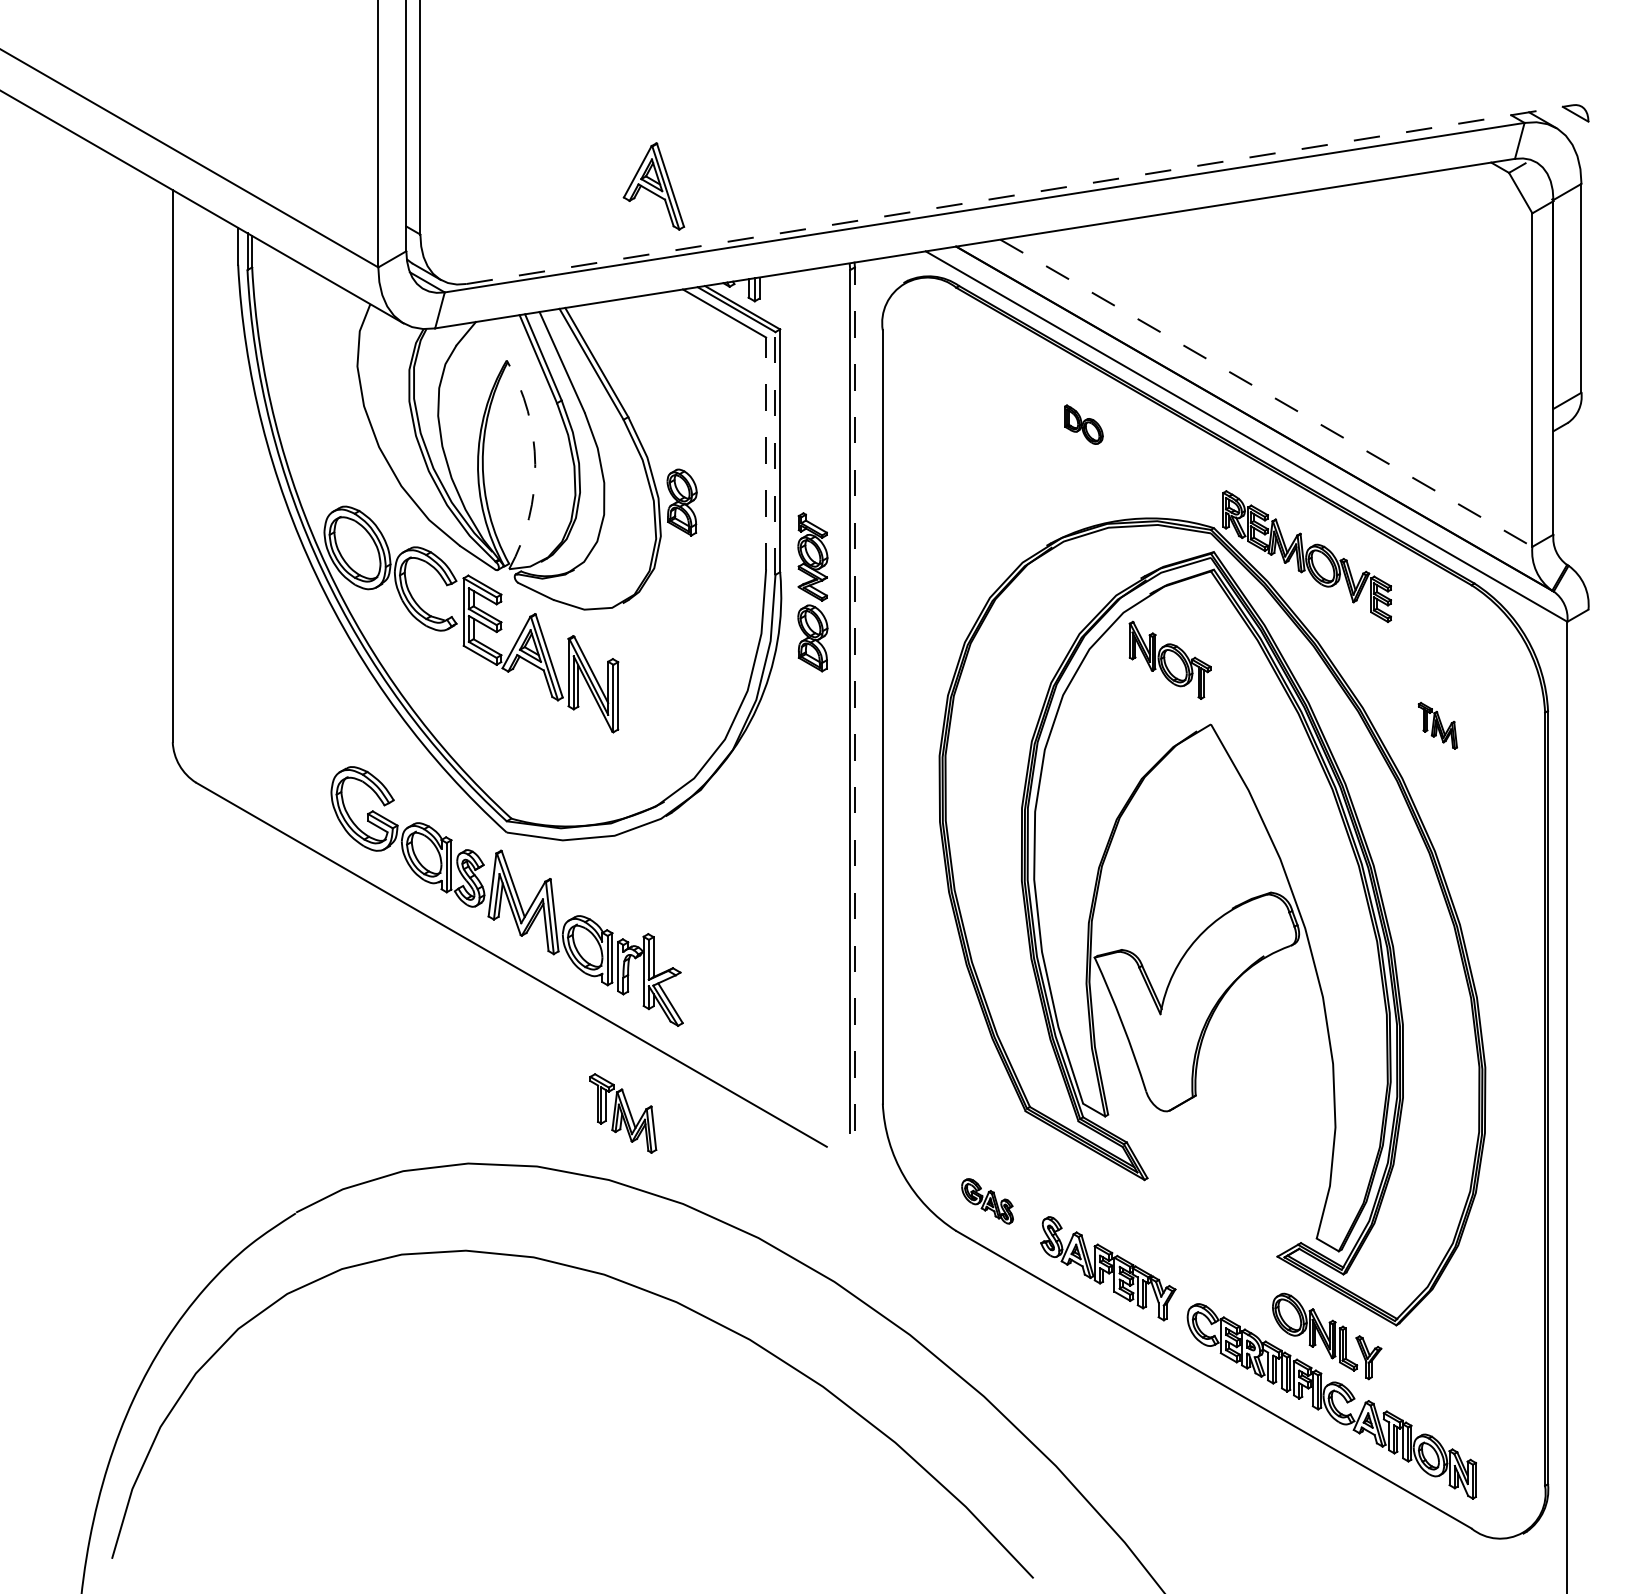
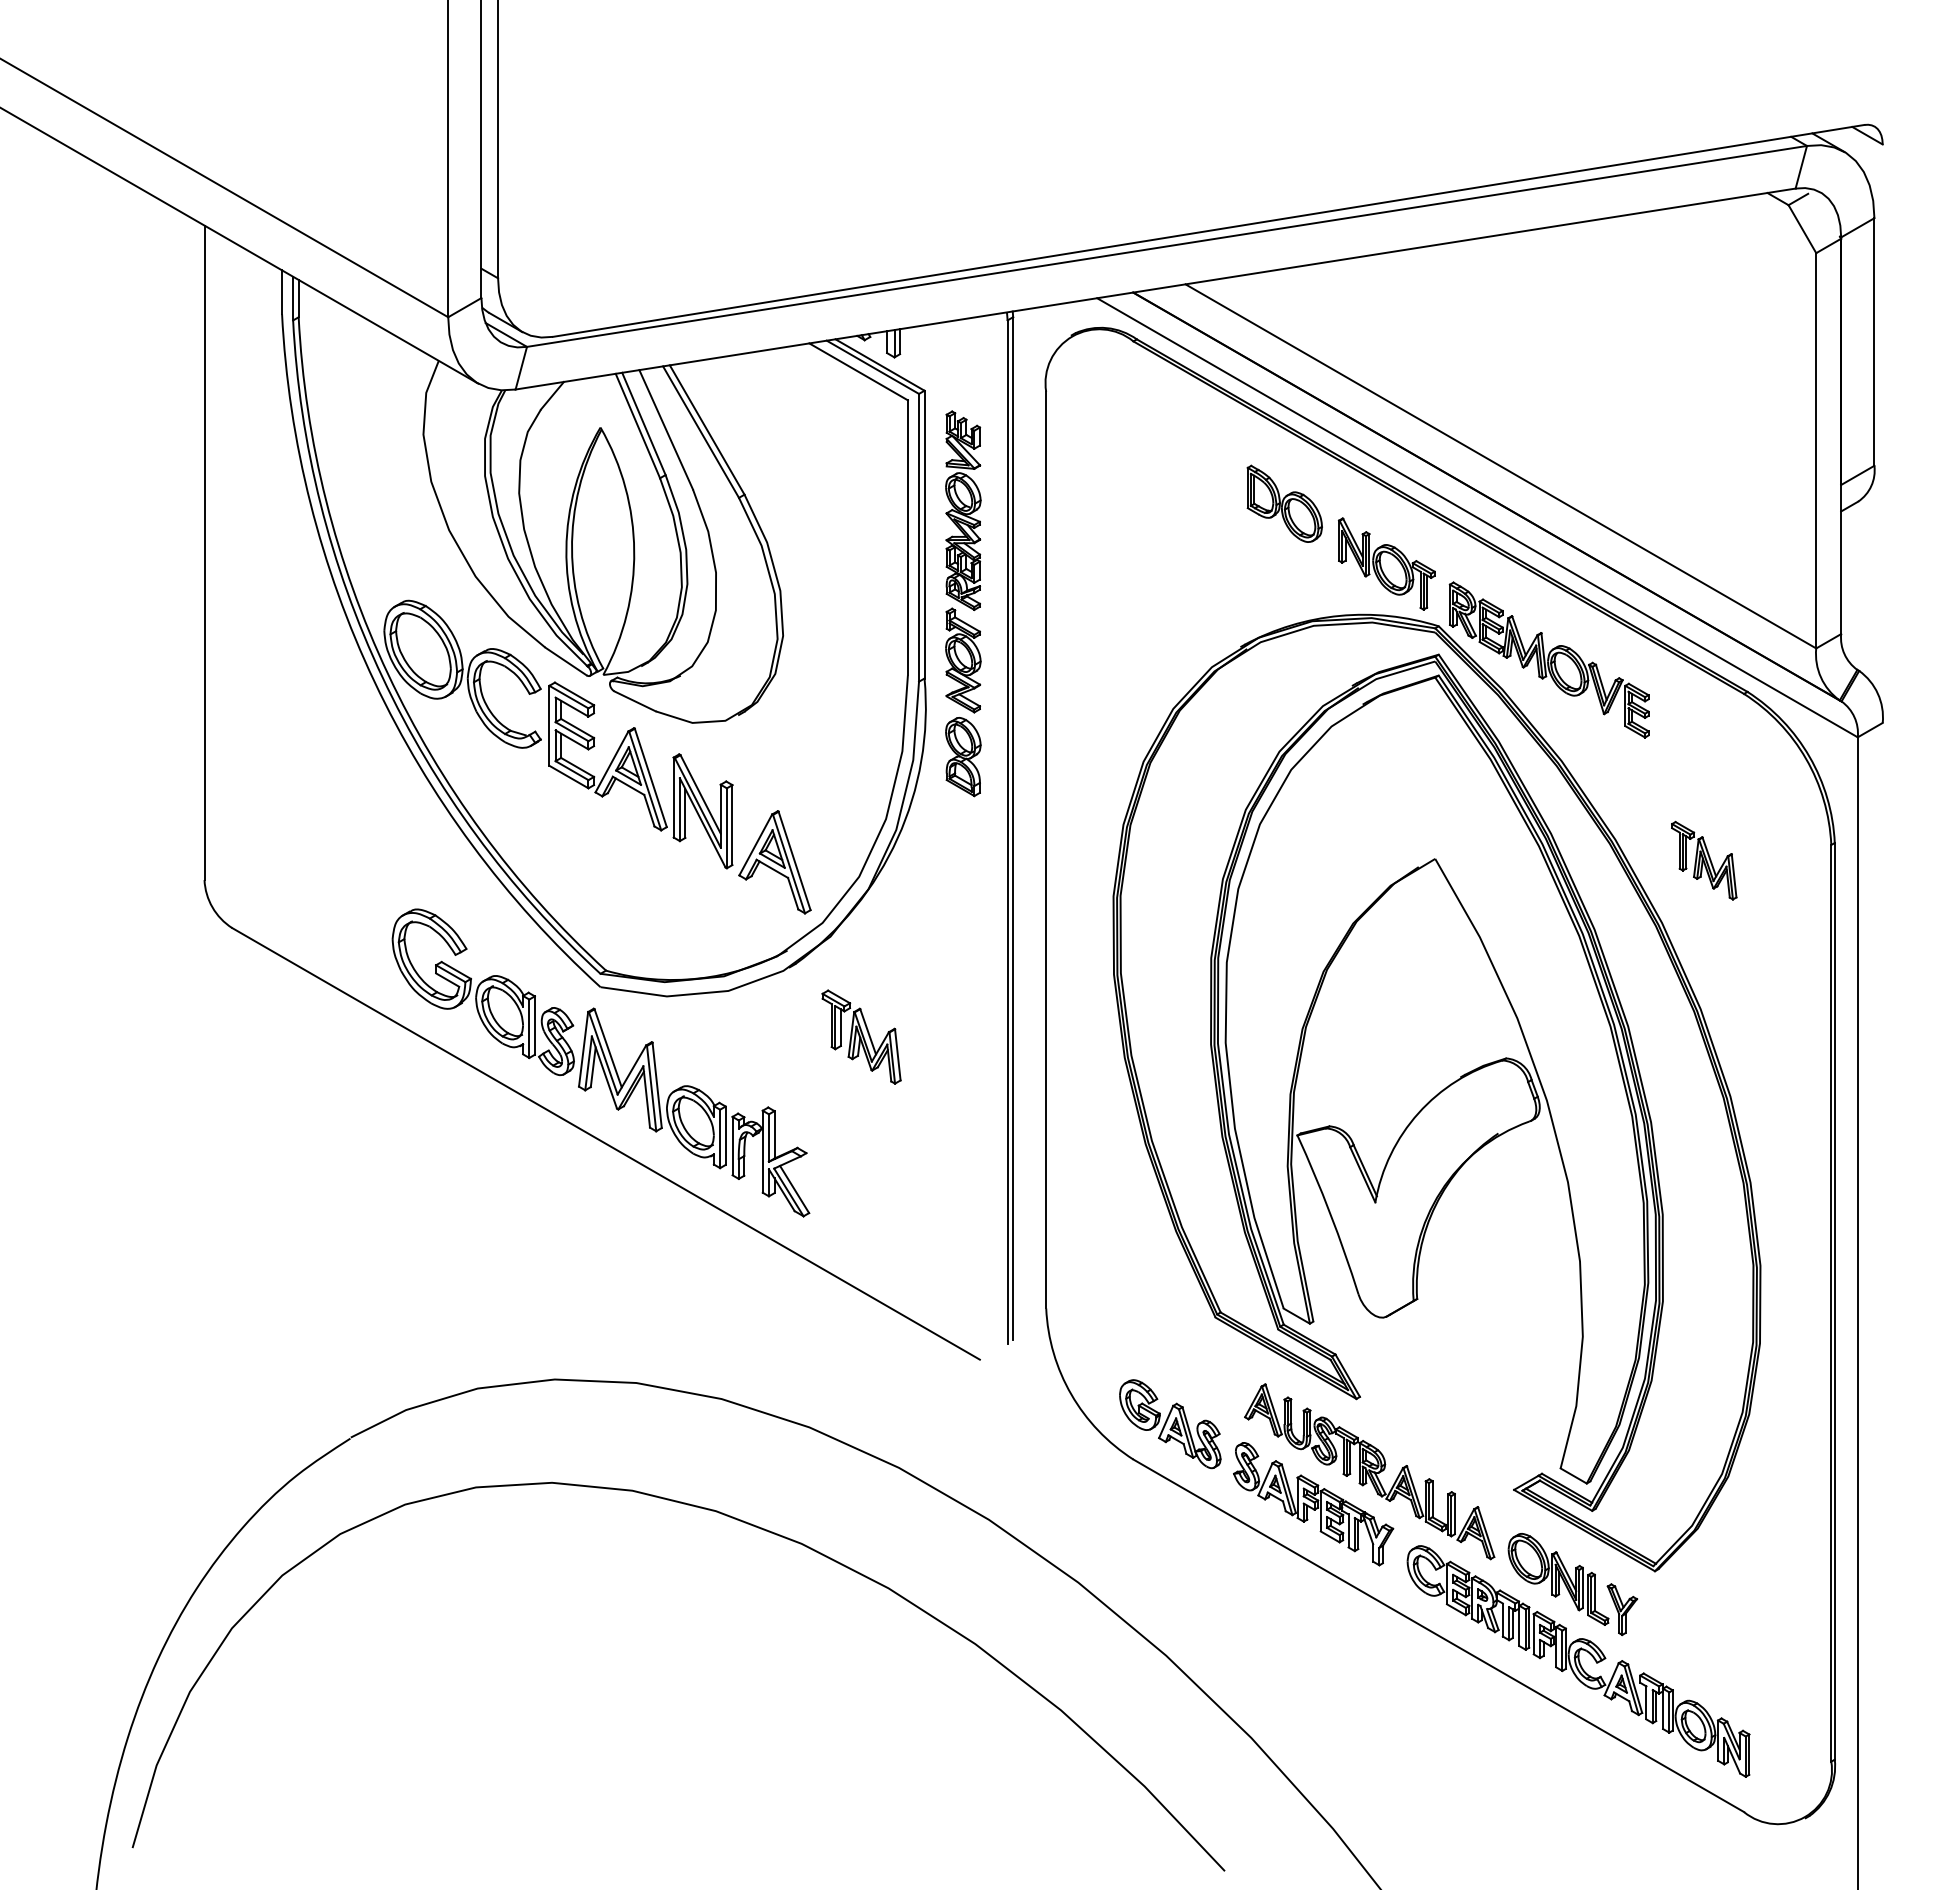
part: (653, 186) -> (774, 862), moved
line: (1020, 194) -> (1209, 230), dashed -> solid
line: (1266, 393) -> (1501, 466), dashed -> solid
part: (1083, 424) -> (1284, 503), size x1.67
part: (813, 430) -> (963, 510), added
line: (765, 453) -> (907, 537), dashed -> solid
line: (775, 453) -> (919, 537), dashed -> solid
arc: (535, 464) -> (634, 550), dashed -> solid
part: (682, 503) -> (808, 596), removed
part: (1169, 659) -> (1386, 563), moved
line: (855, 698) -> (1013, 828), dashed -> solid
part: (1438, 725) -> (1704, 860), size x1.43
part: (623, 1112) -> (861, 1036), moved
part: (987, 1201) -> (1170, 1424), size x1.67
part: (1155, 1241) -> (1369, 1471), added

